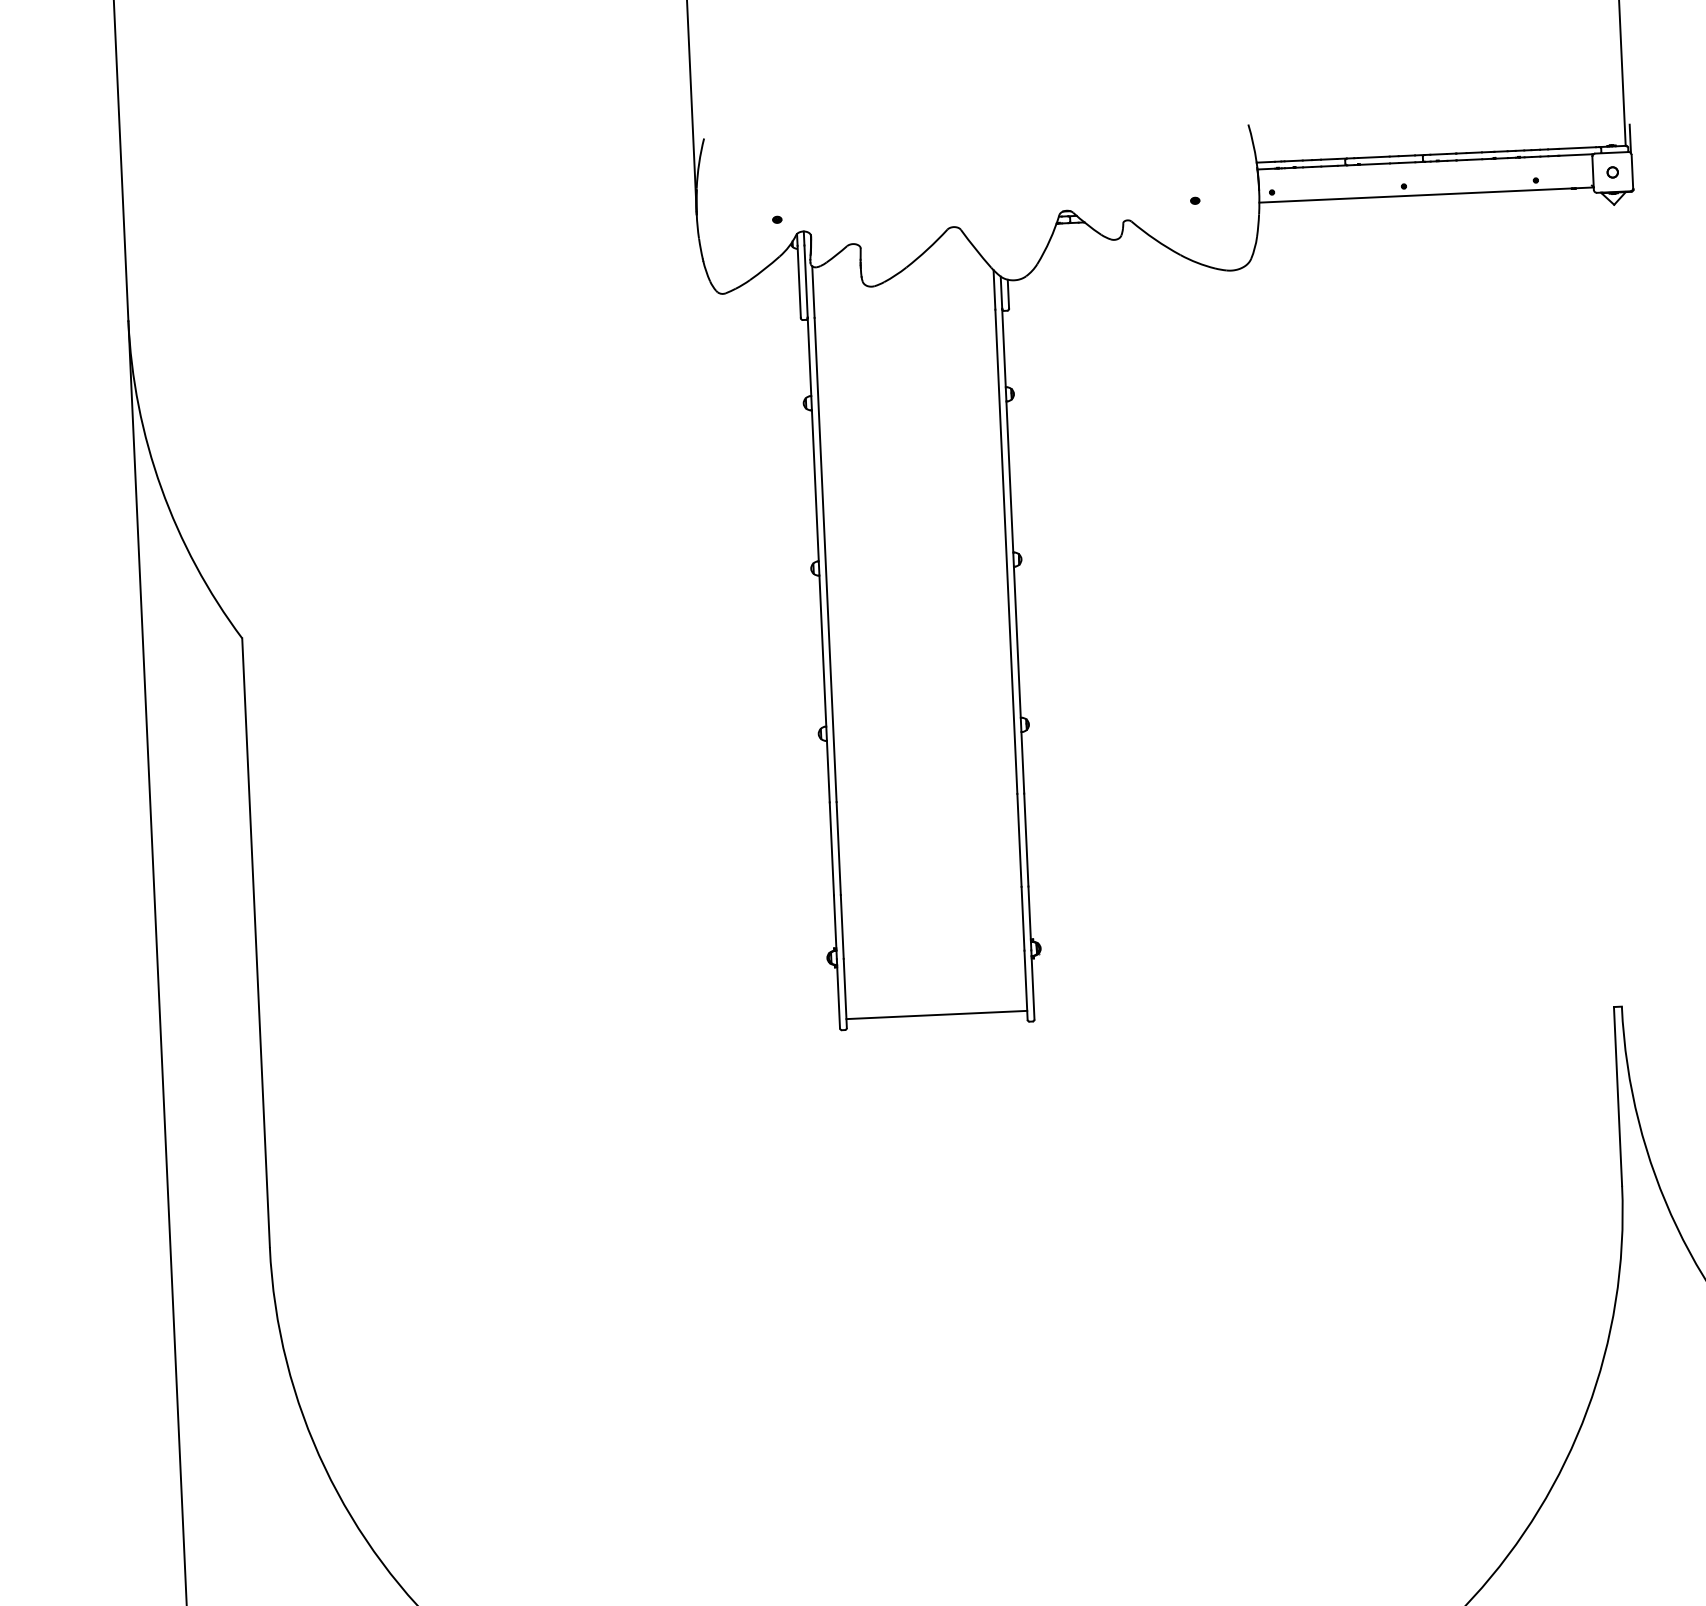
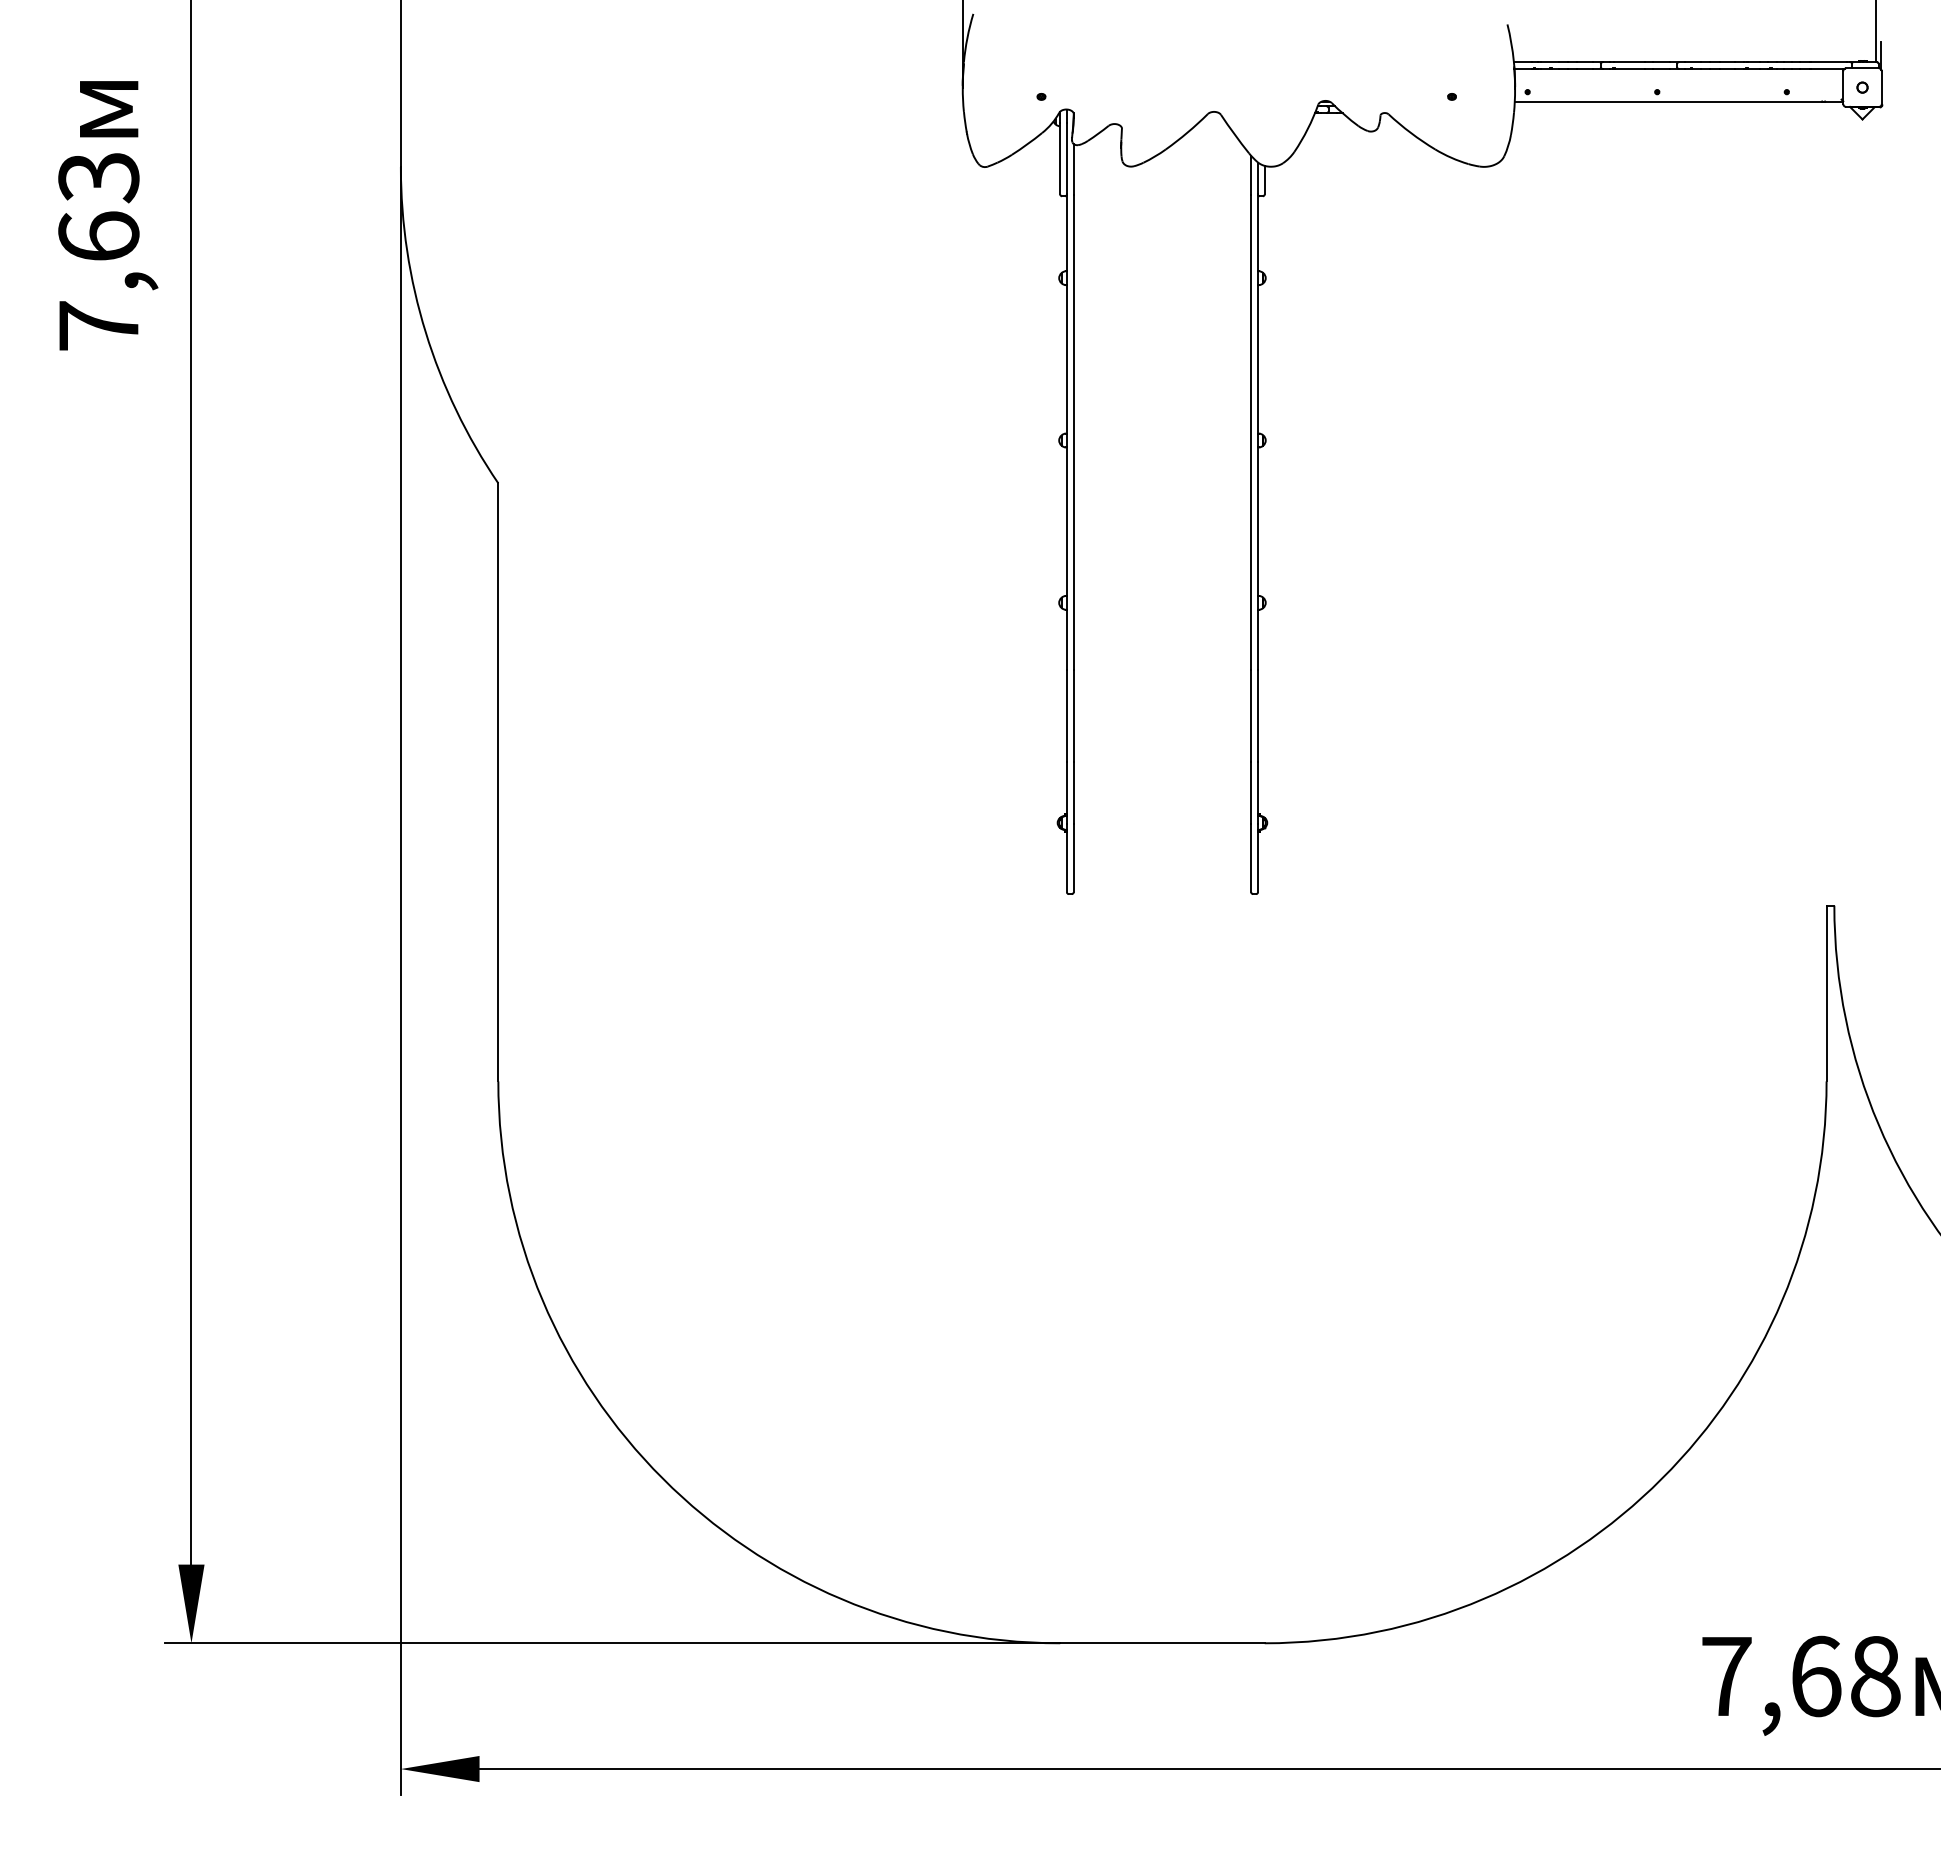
line: (936, 1015) -> (1162, 883), removed

